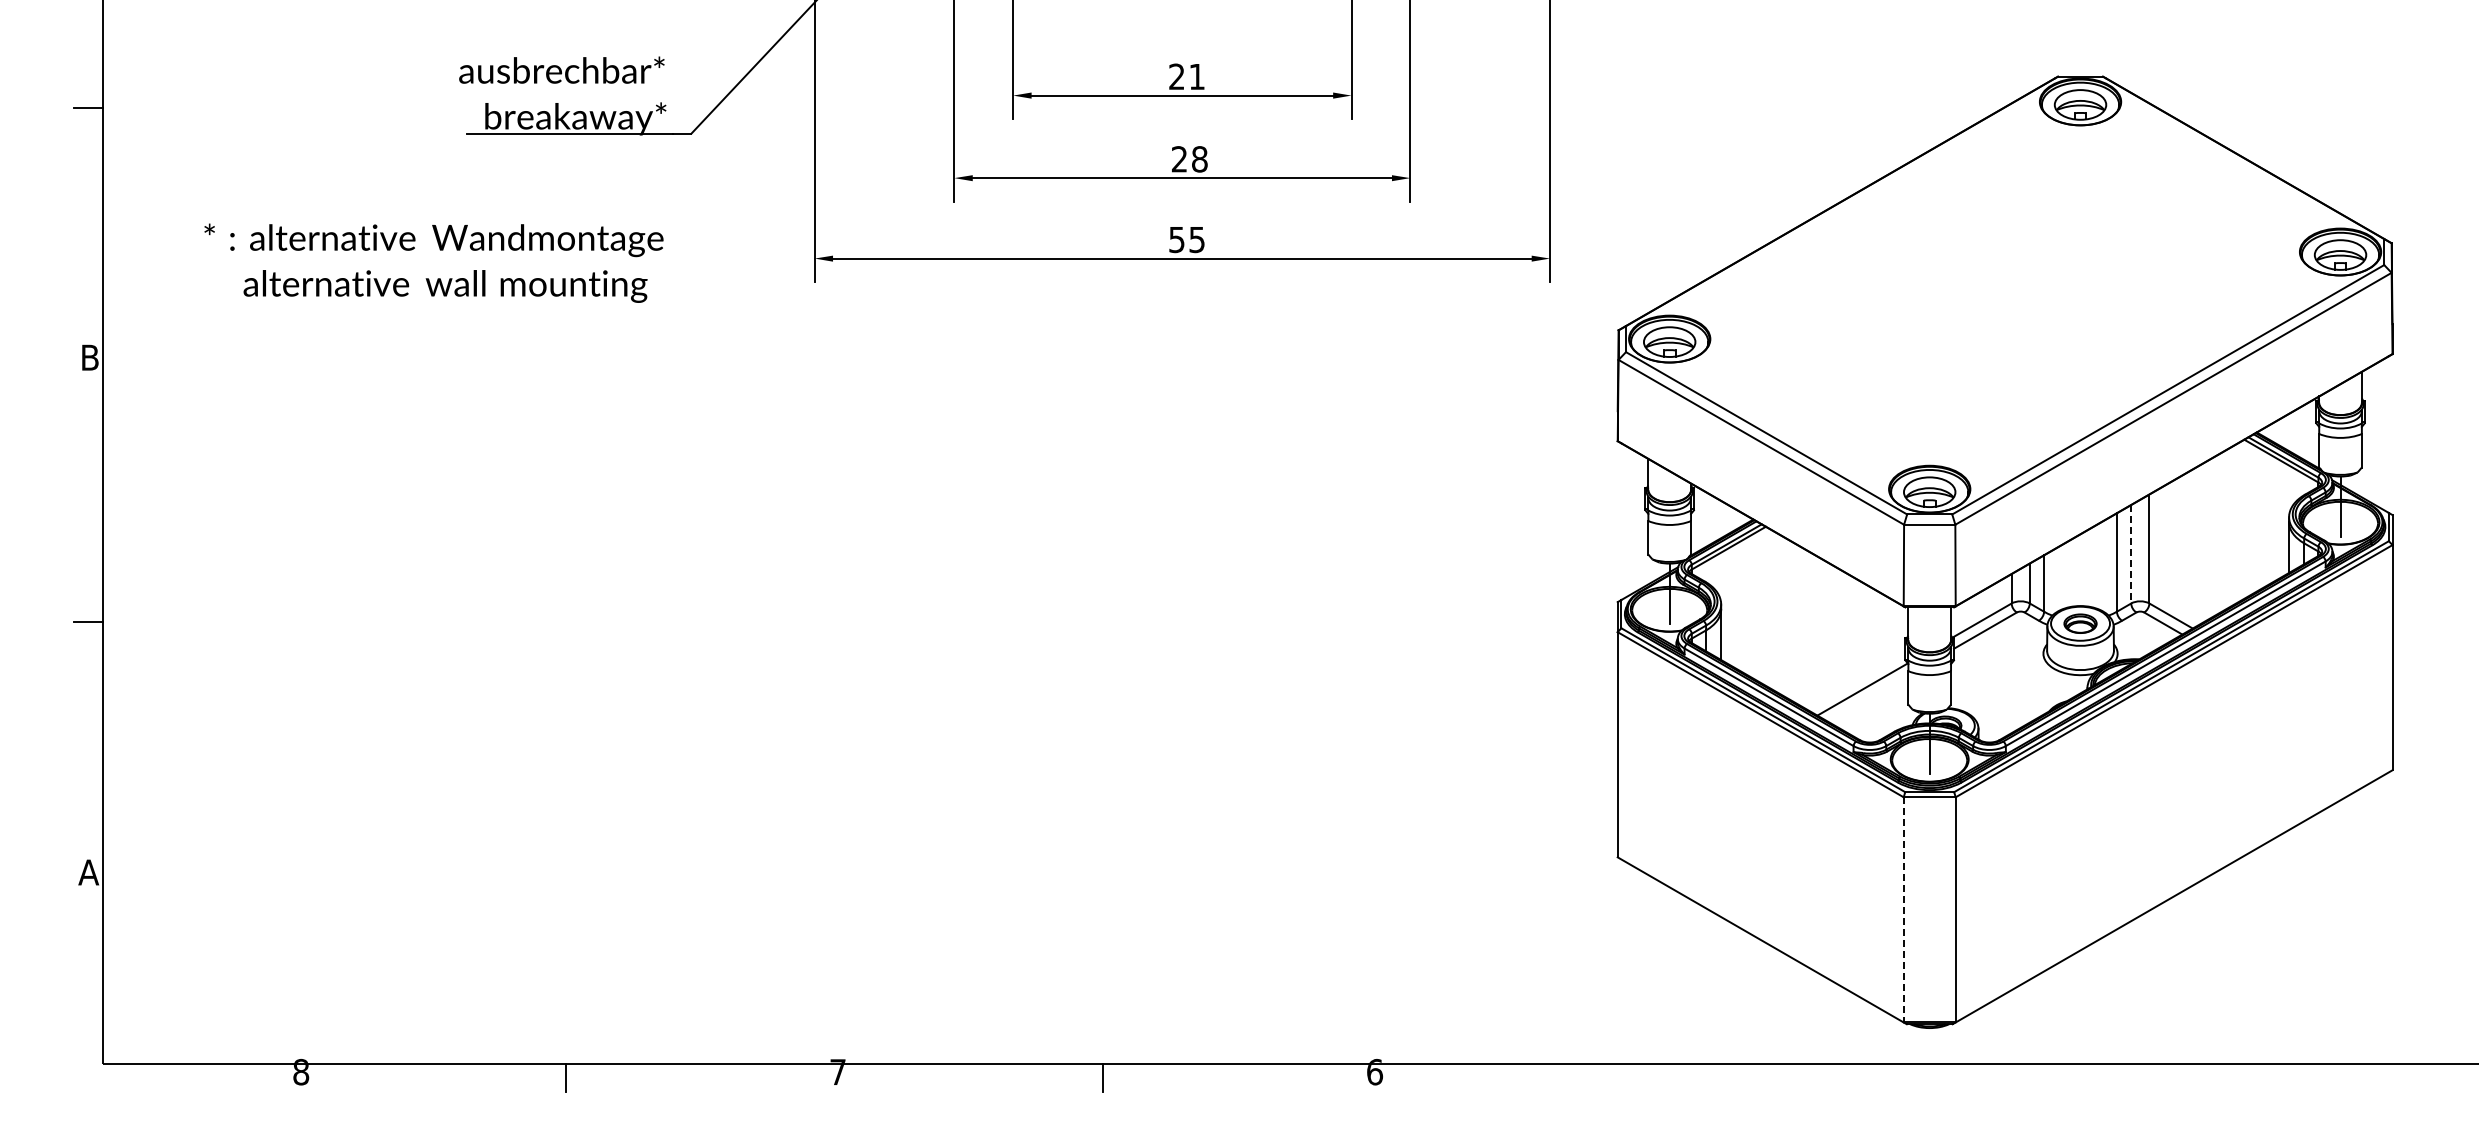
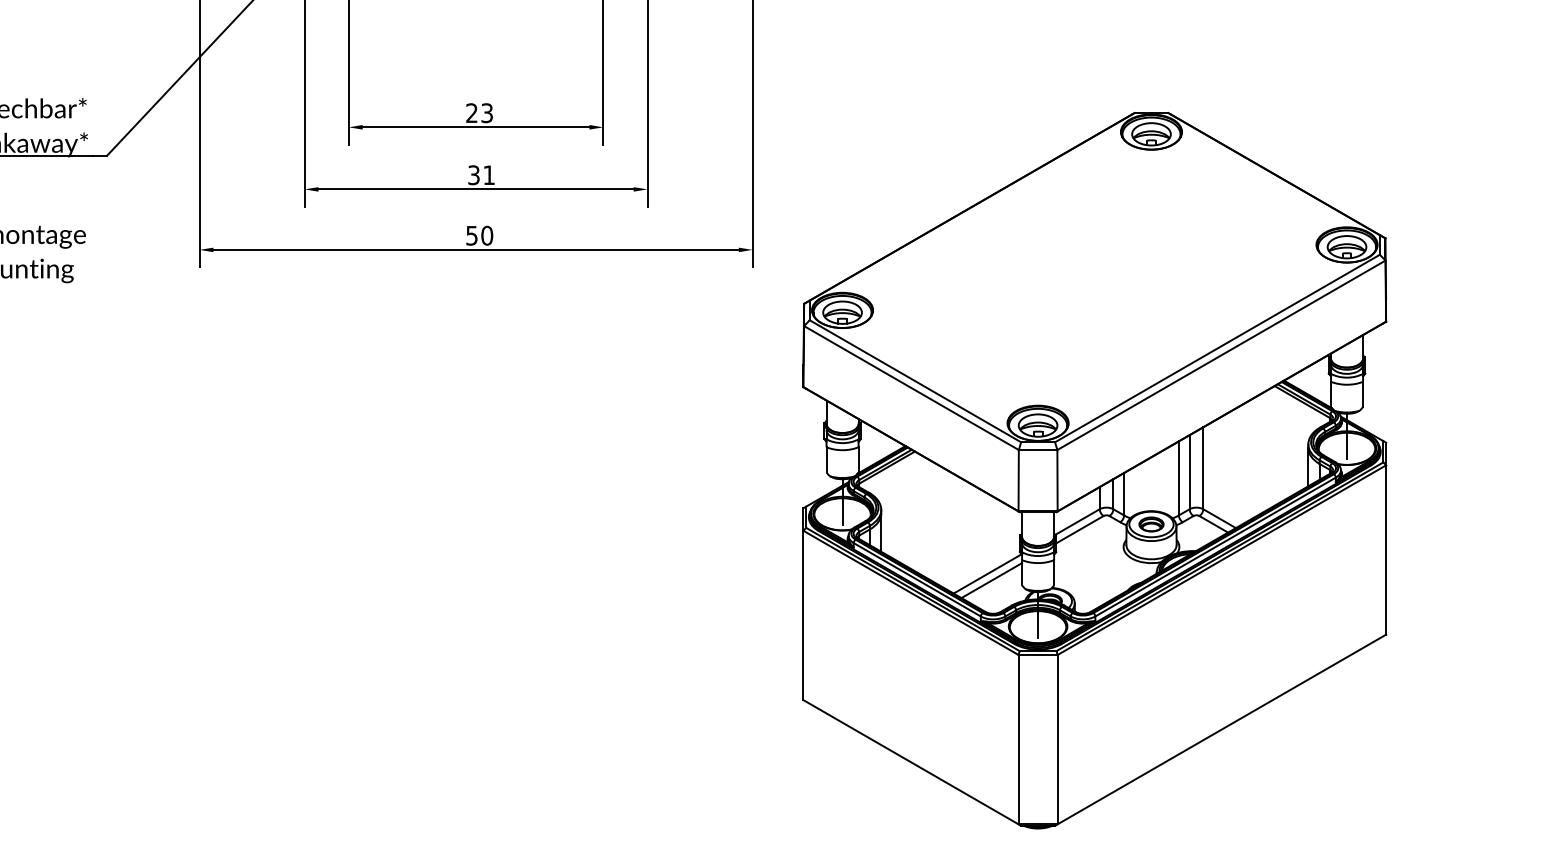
text: (1196, 76) -> (486, 112), 21 -> 23
text: (1189, 159) -> (481, 175), 28 -> 31
text: (1197, 239) -> (487, 235), 55 -> 50
line: (2131, 554) -> (1189, 472), dashed -> solid
line: (1867, 698) -> (991, 580), added
line: (1903, 909) -> (1018, 739), dashed -> solid

